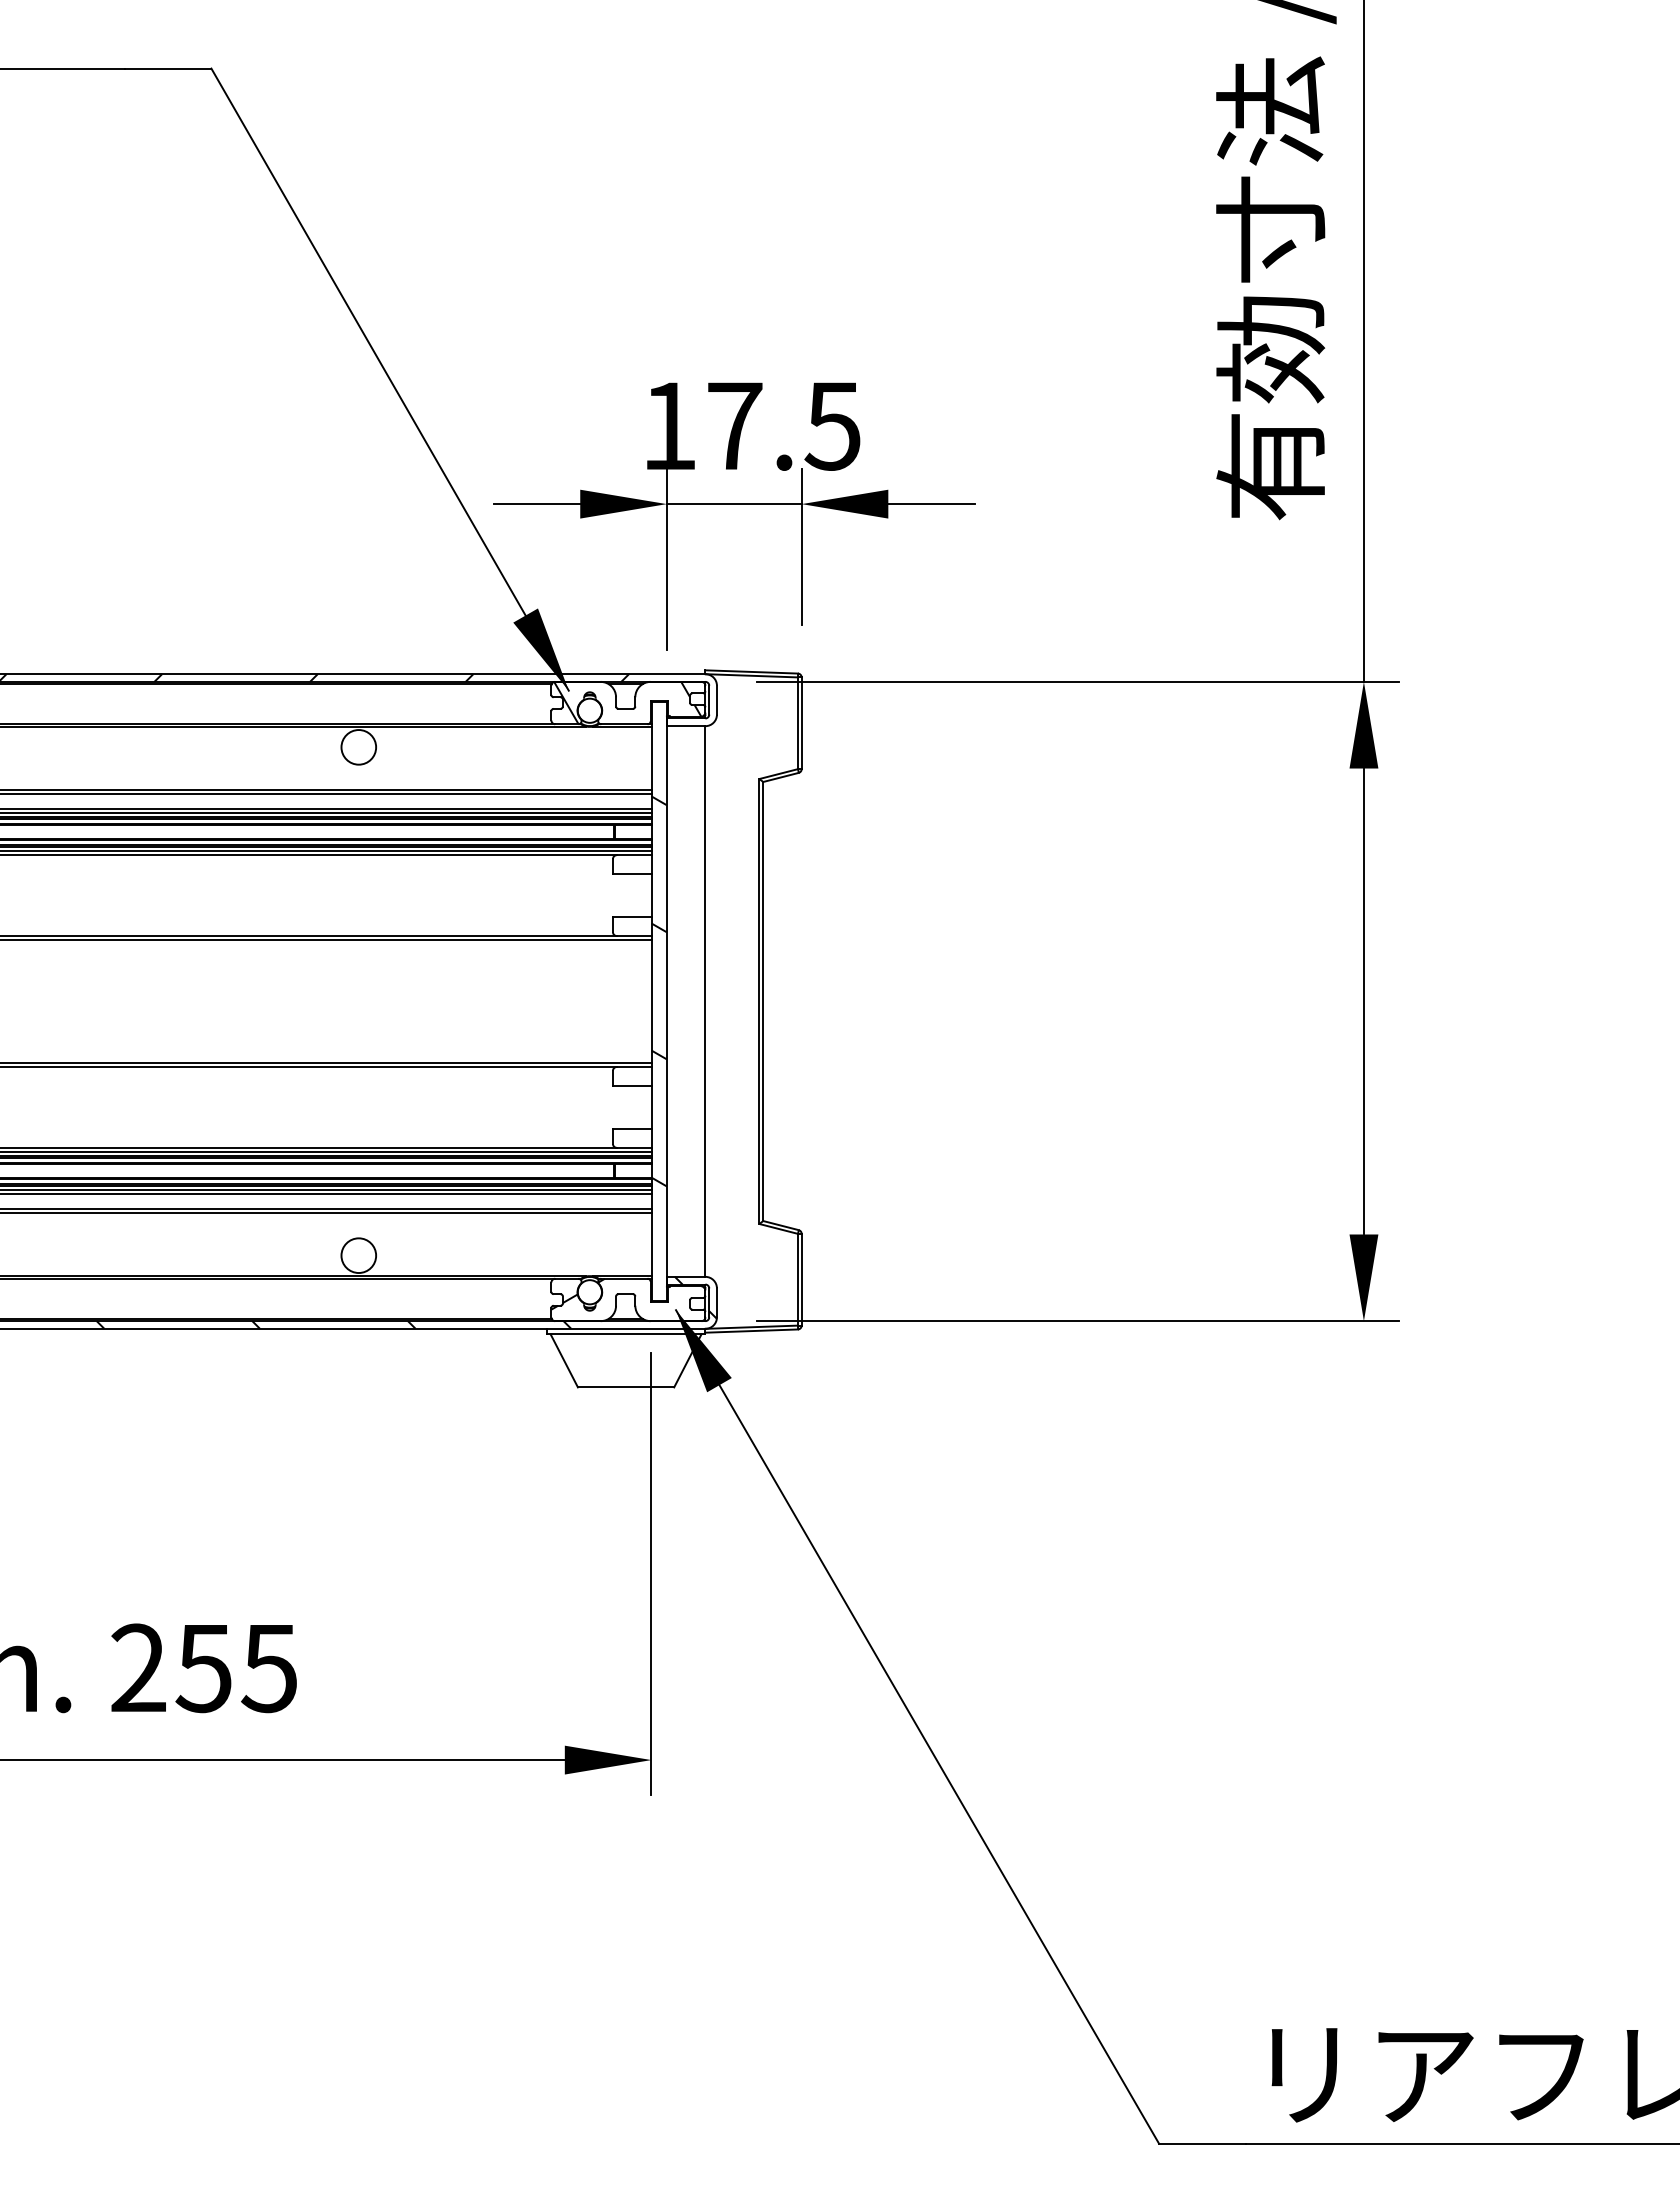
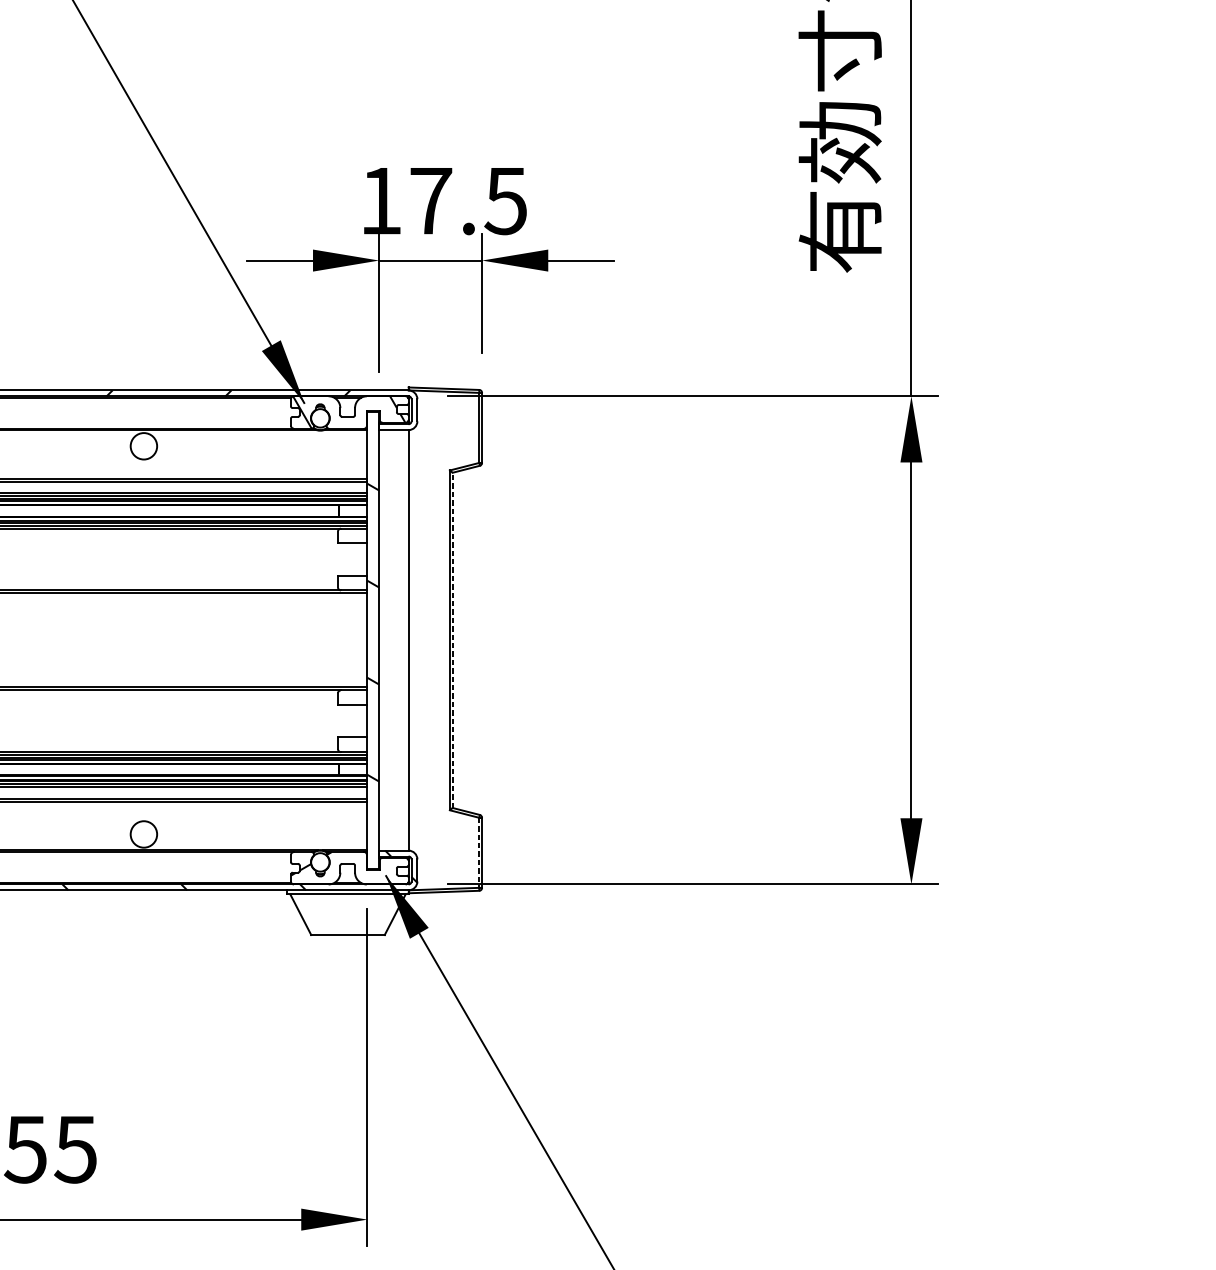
line: (763, 1001) -> (452, 640), solid -> dashed
line: (797, 1279) -> (478, 852), solid -> dashed

